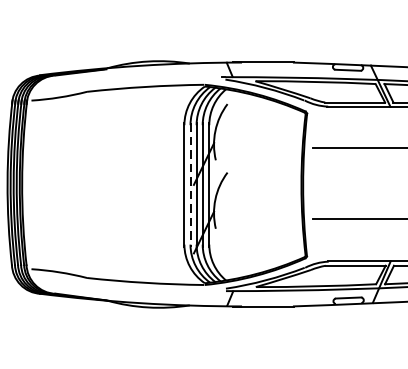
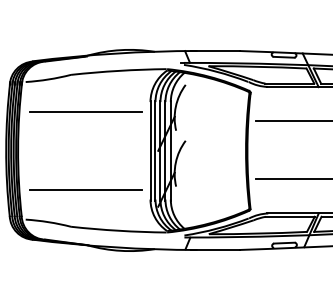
line: (104, 137) -> (85, 112), added
line: (190, 185) -> (155, 151), dashed -> solid
line: (104, 232) -> (85, 189), added

